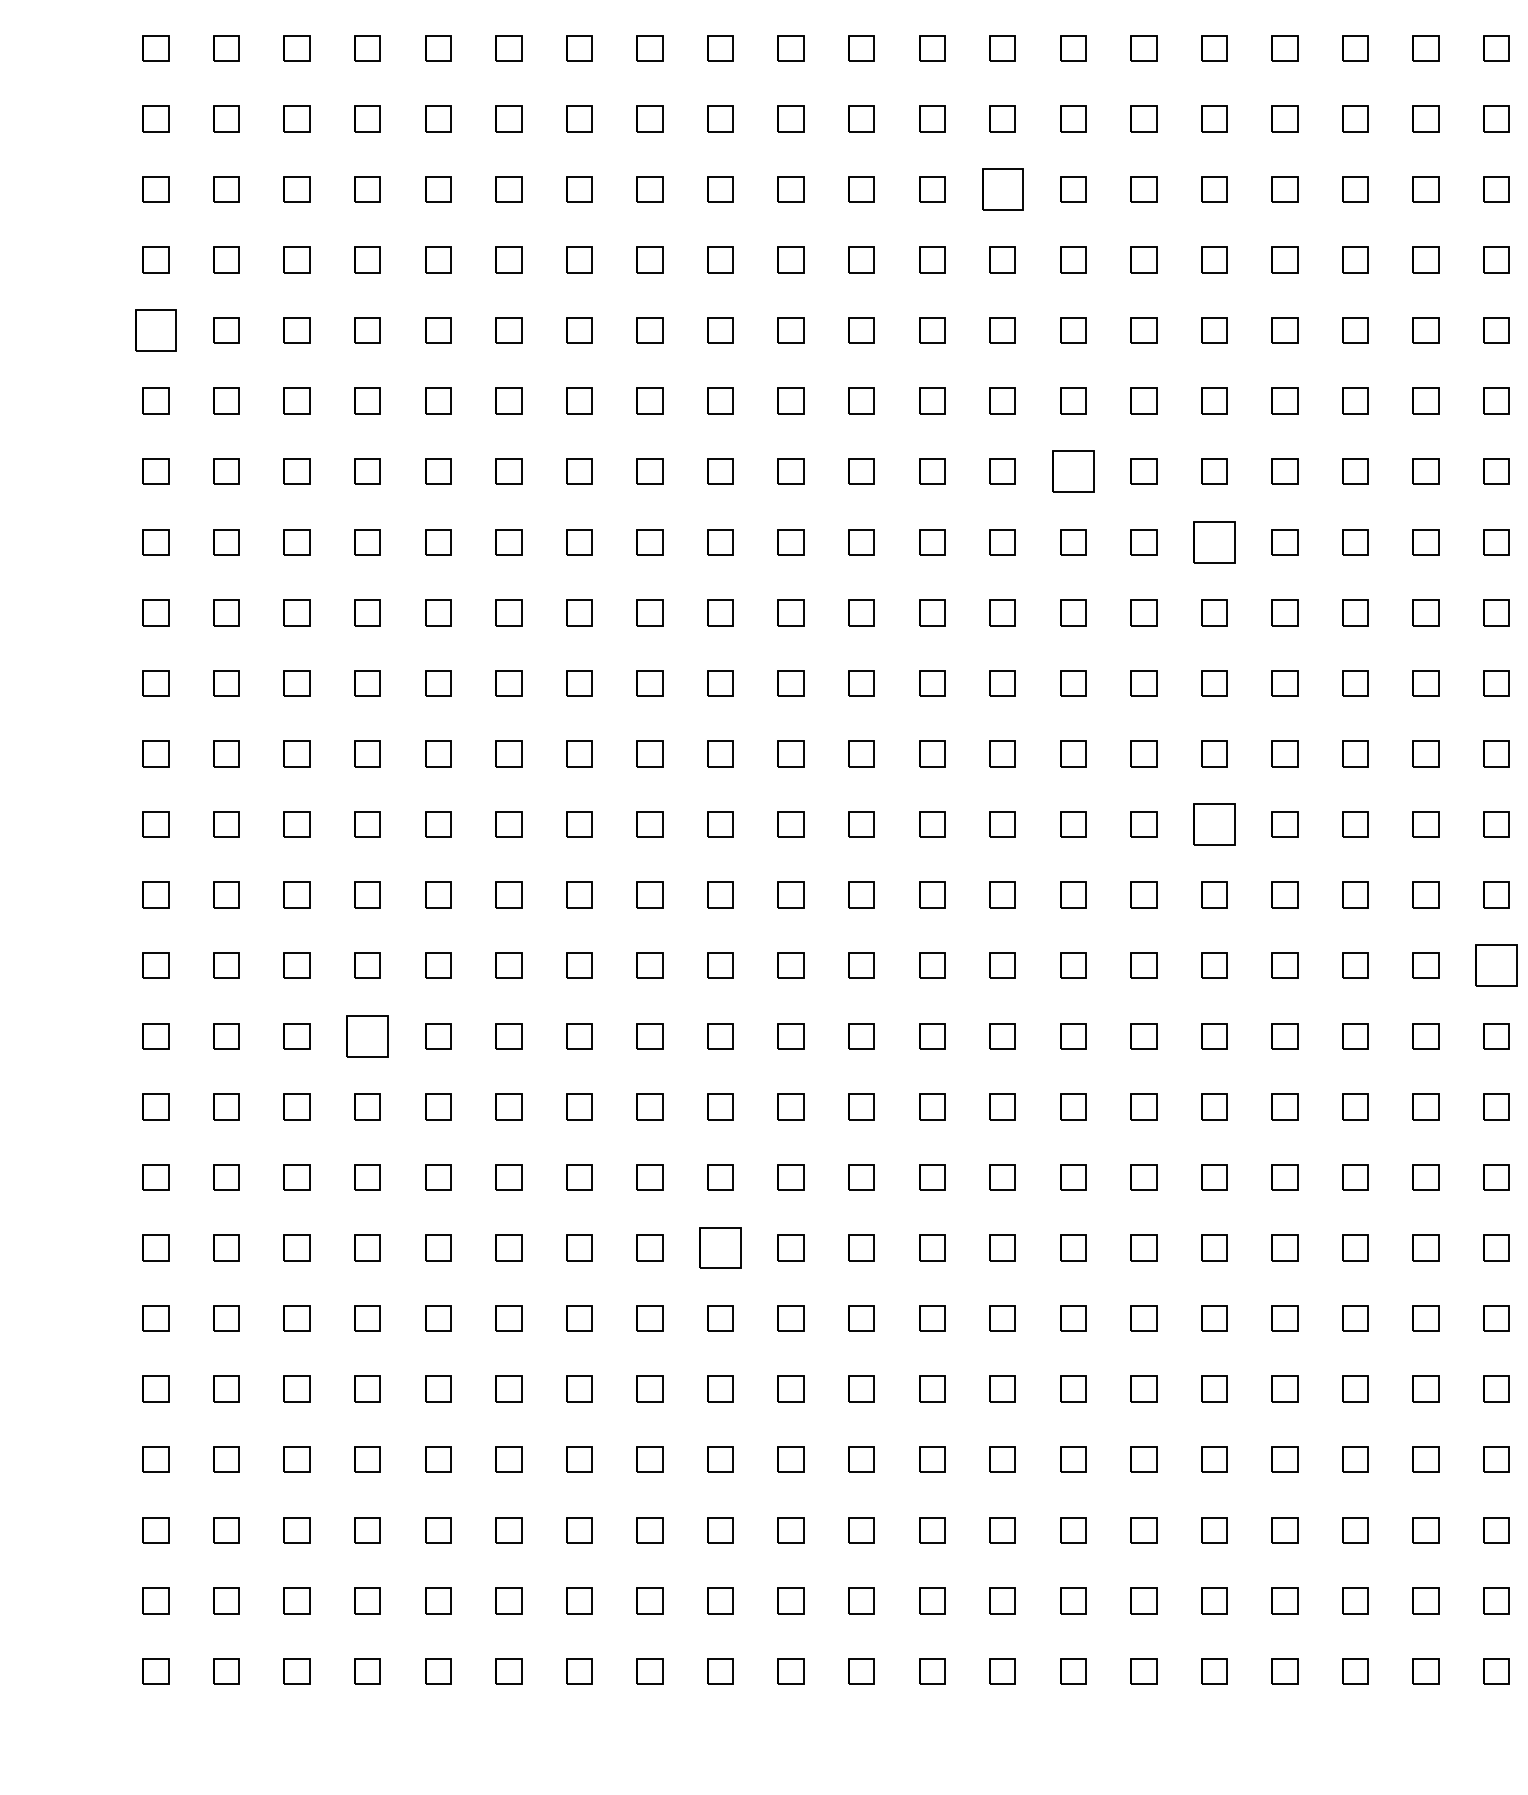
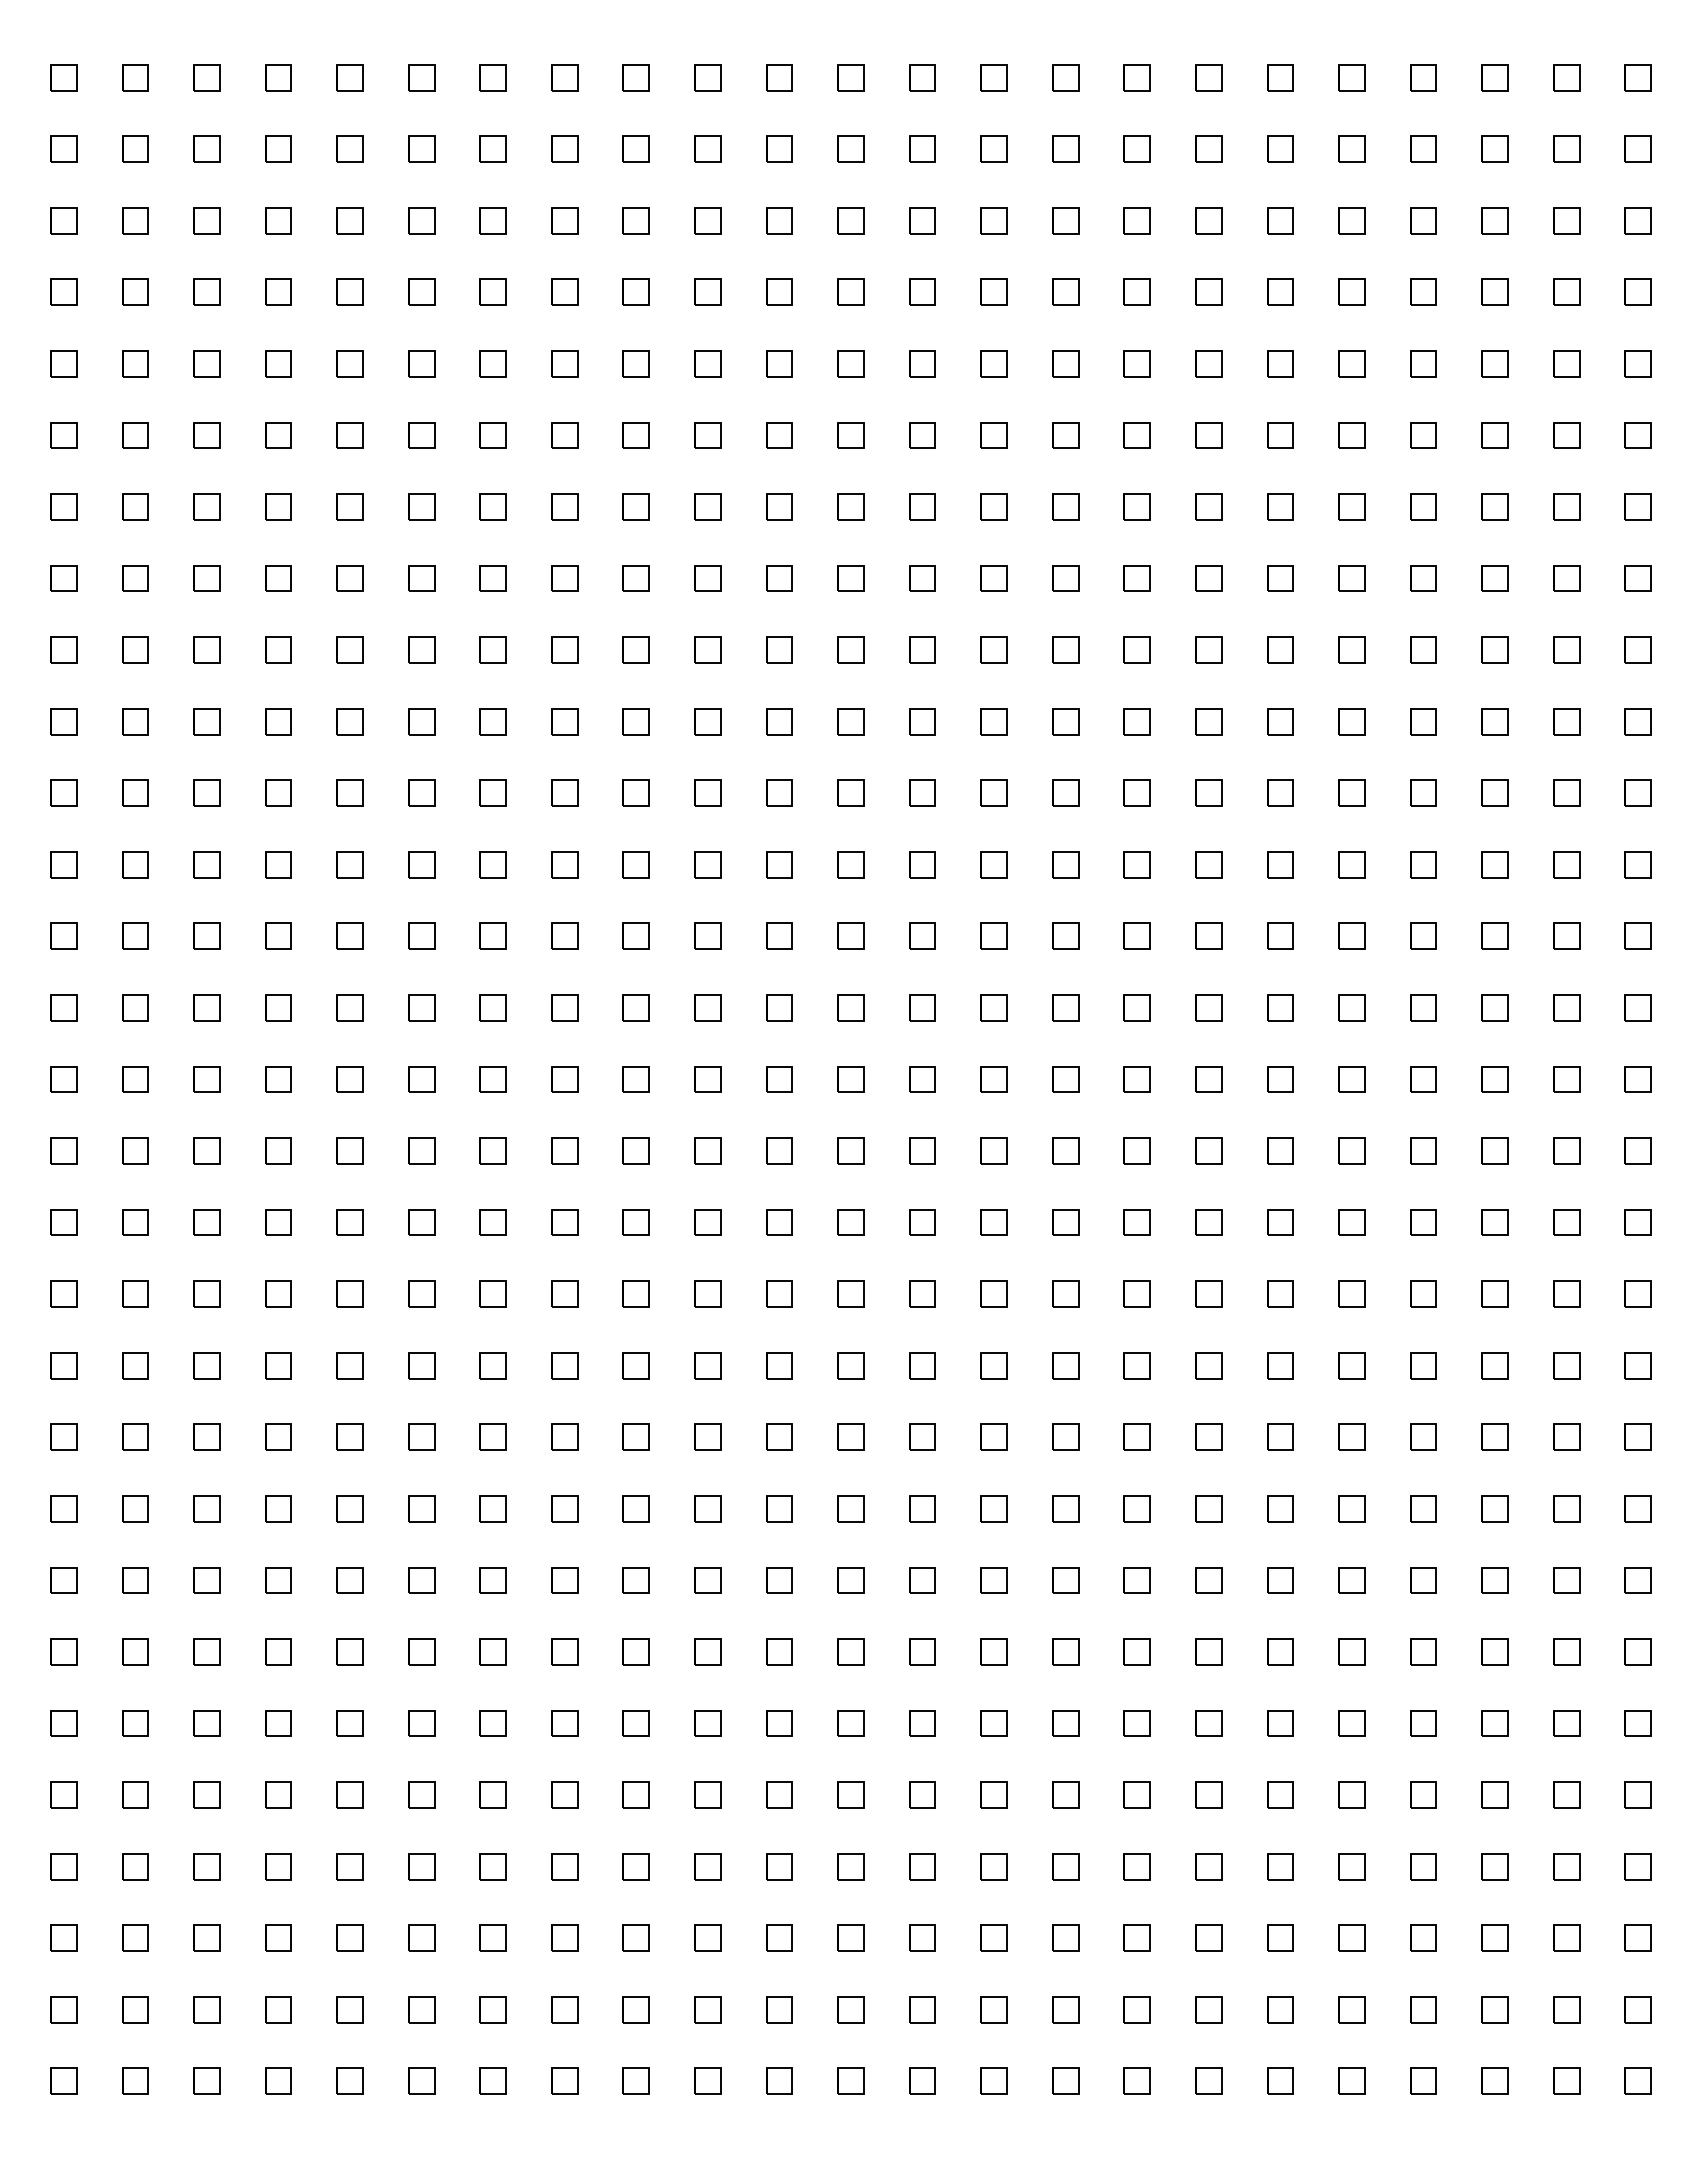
part: (1002, 189) -> (922, 578), size x0.62
part: (155, 330) -> (63, 721), size x0.62
part: (1072, 471) -> (993, 864), size x0.62
part: (1213, 541) -> (1136, 935), size x0.62
part: (1213, 824) -> (1136, 1222), size x0.62
part: (1496, 965) -> (1423, 1365), size x0.62
part: (367, 1035) -> (278, 1436), size x0.62
part: (719, 1247) -> (635, 1651), size x0.62

